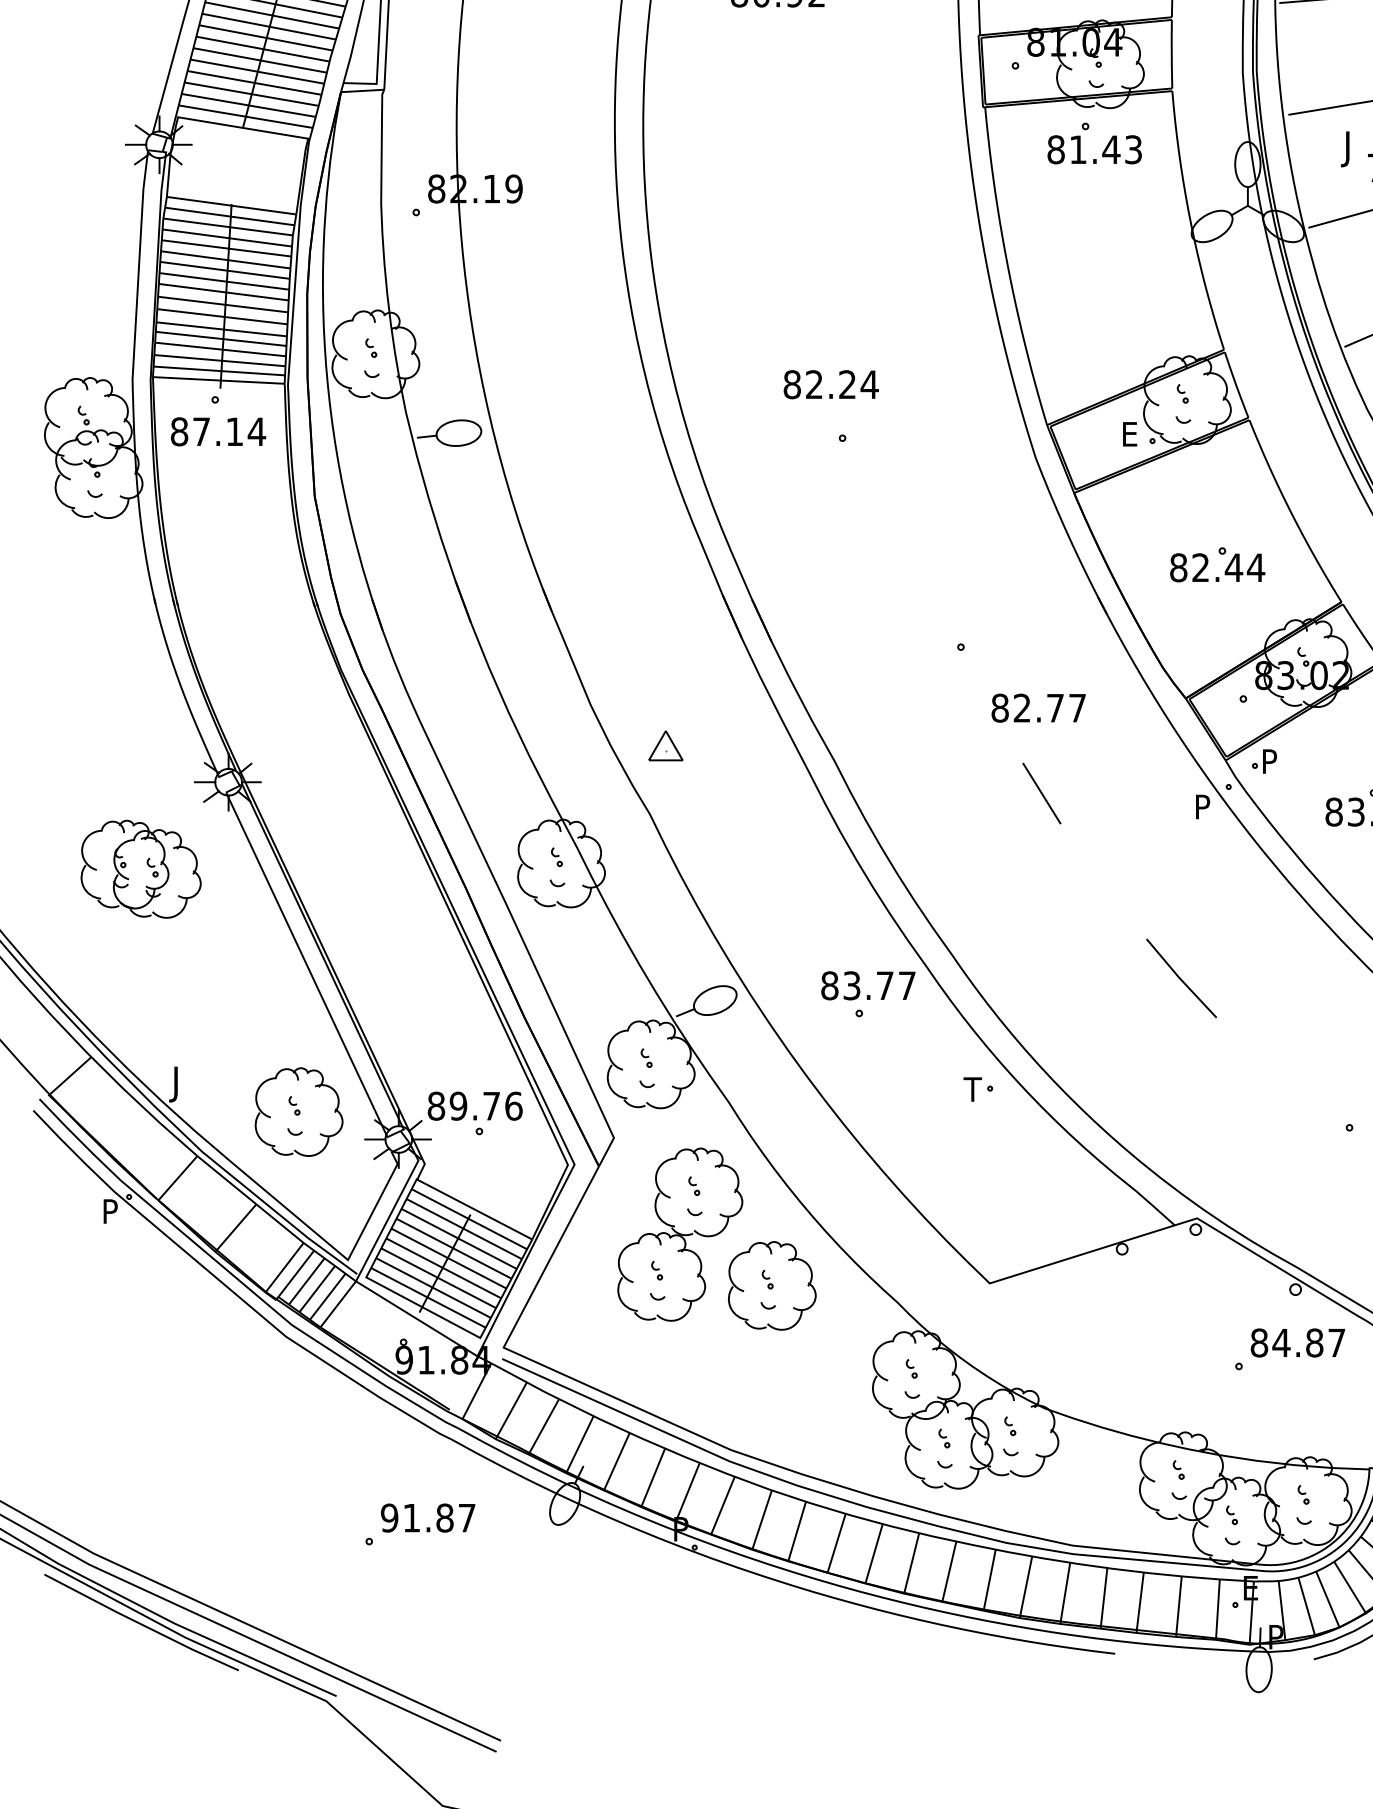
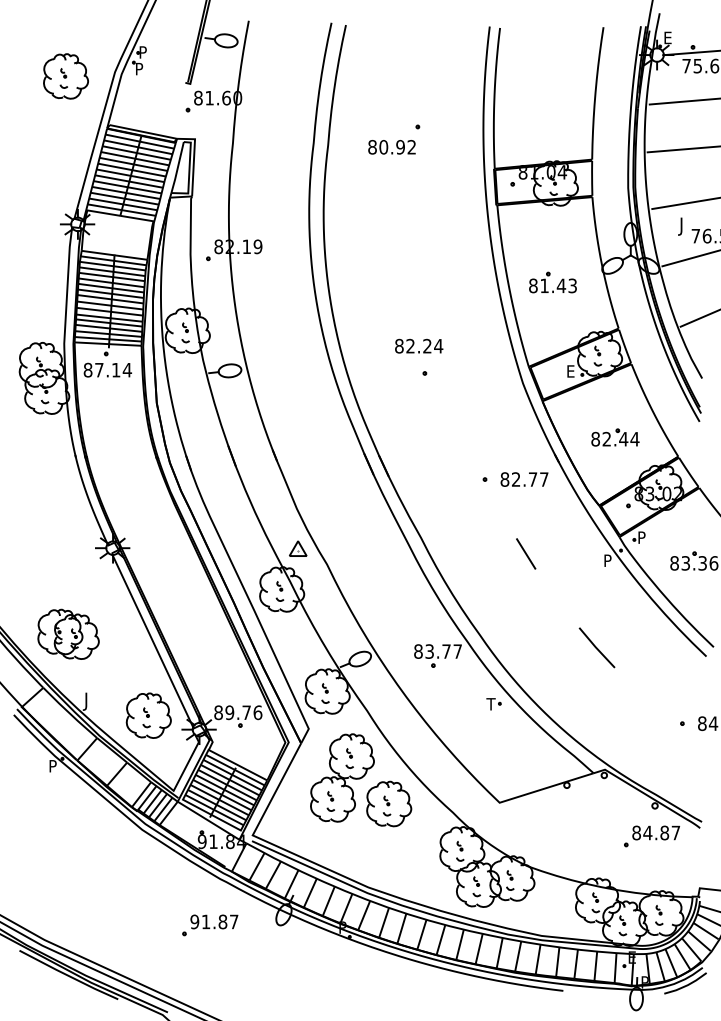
part: (1105, 146) -> (558, 284), moved
text: (1038, 708) -> (524, 479), moved
part: (666, 745) -> (298, 548), moved
part: (140, 867) -> (68, 633), moved

